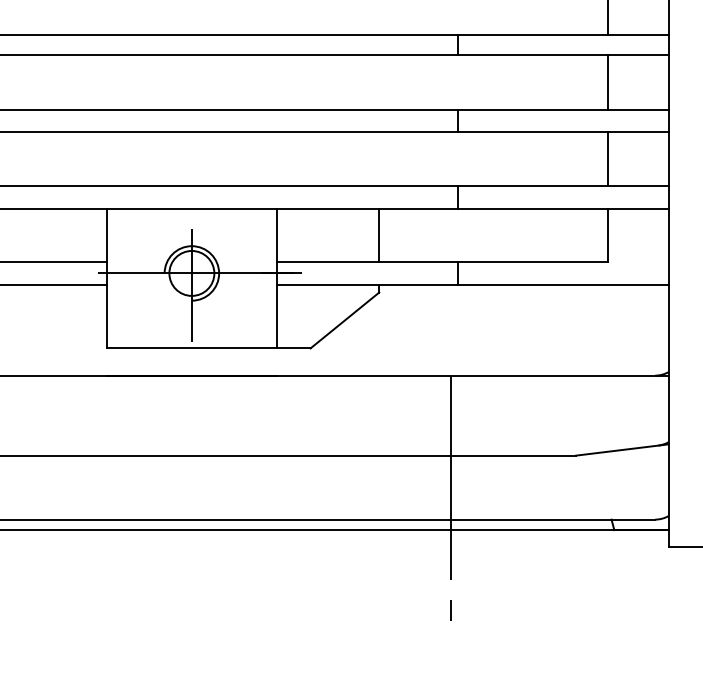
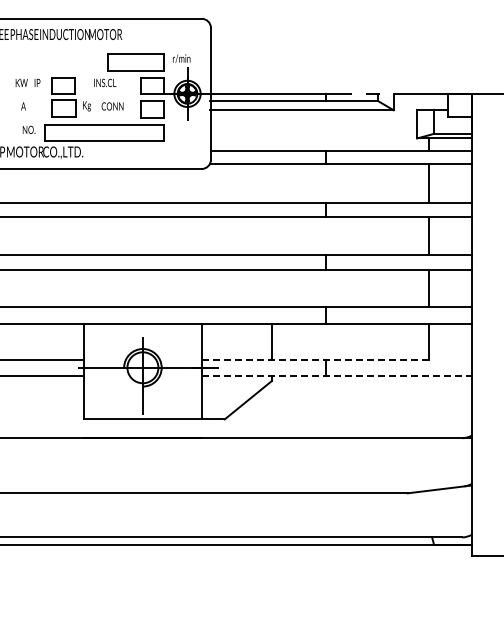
line: (442, 262) -> (315, 360), solid -> dashed
line: (472, 286) -> (336, 376), solid -> dashed
line: (451, 500) -> (321, 524), removed

